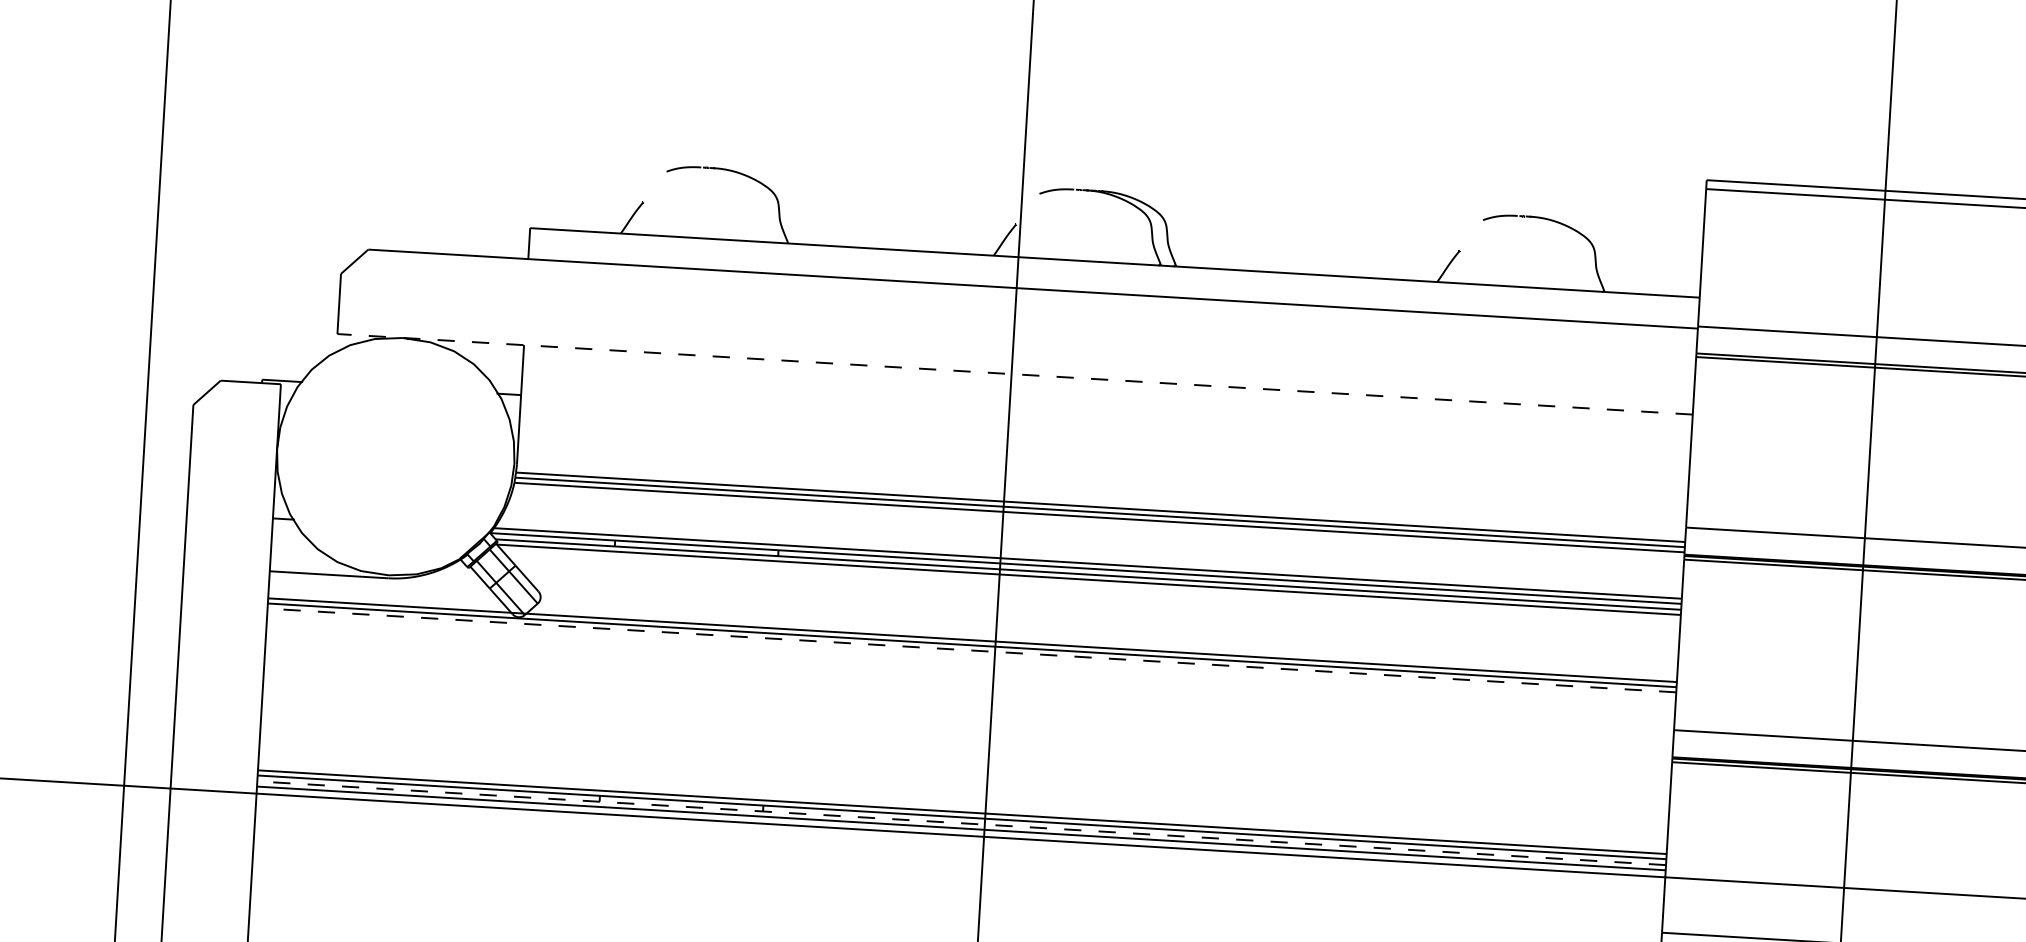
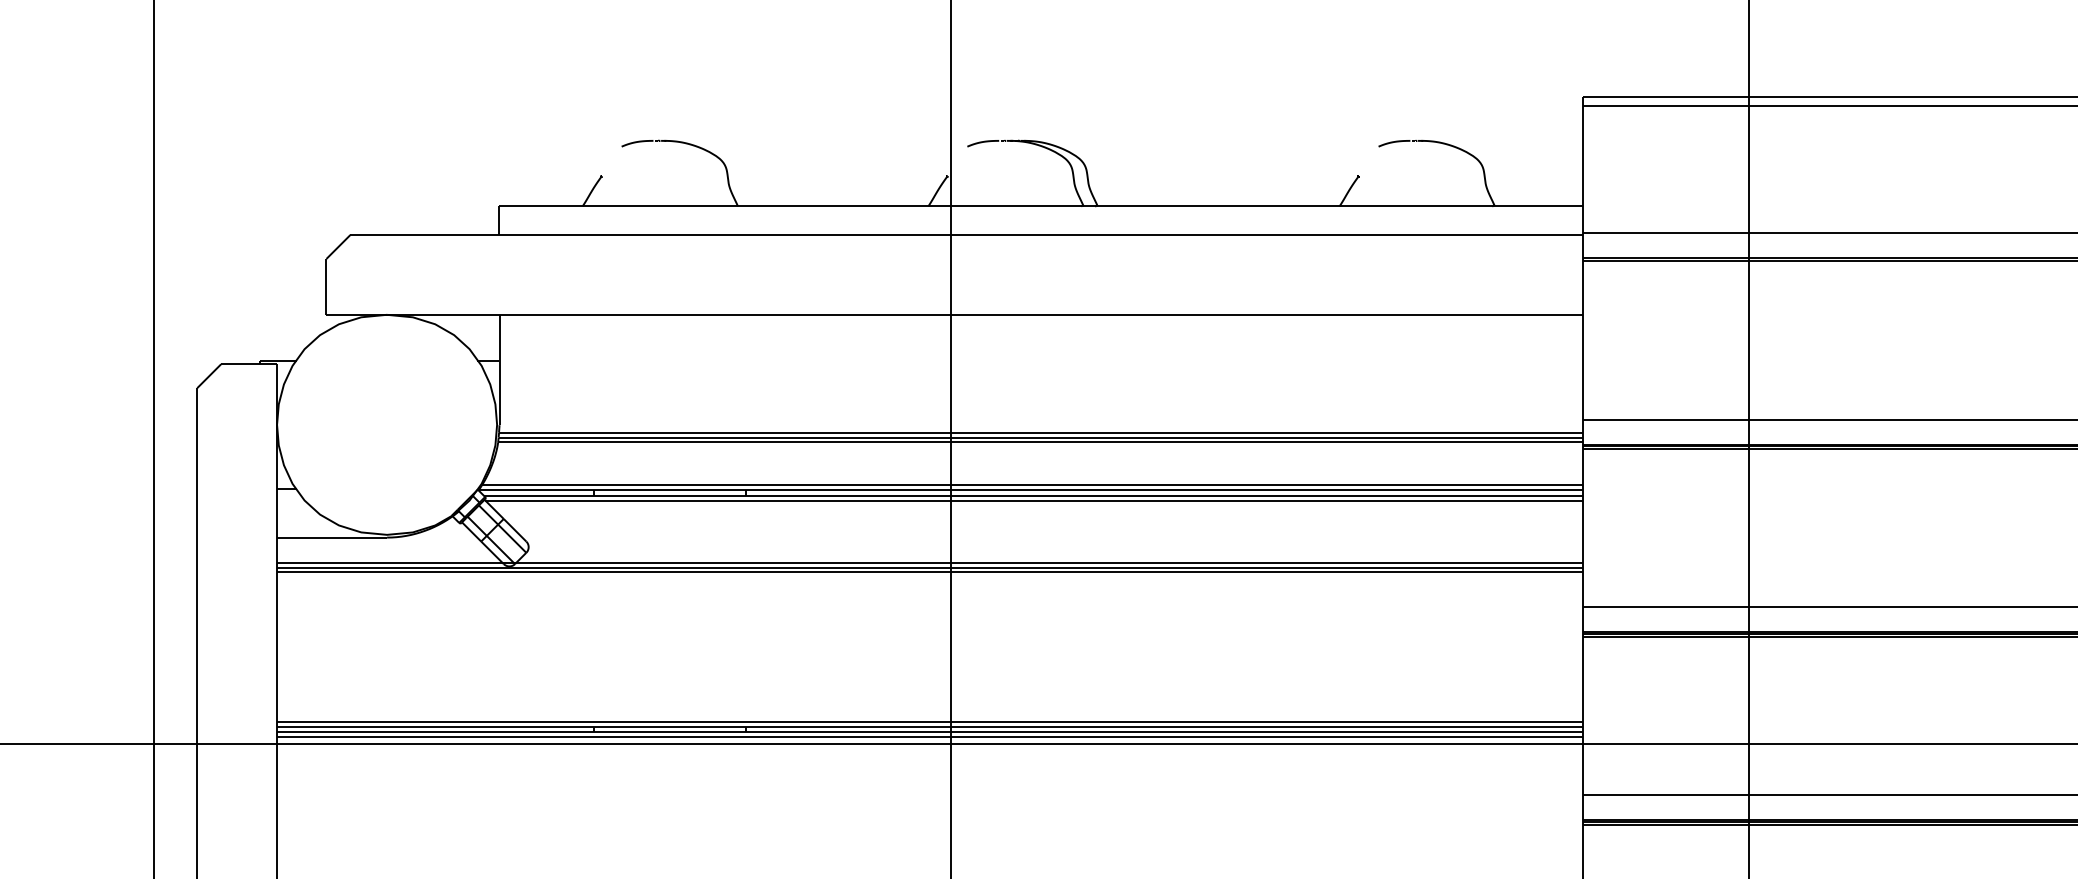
line: (1014, 374) -> (954, 314), dashed -> solid
line: (971, 650) -> (929, 572), dashed -> solid
line: (961, 823) -> (929, 732), dashed -> solid

